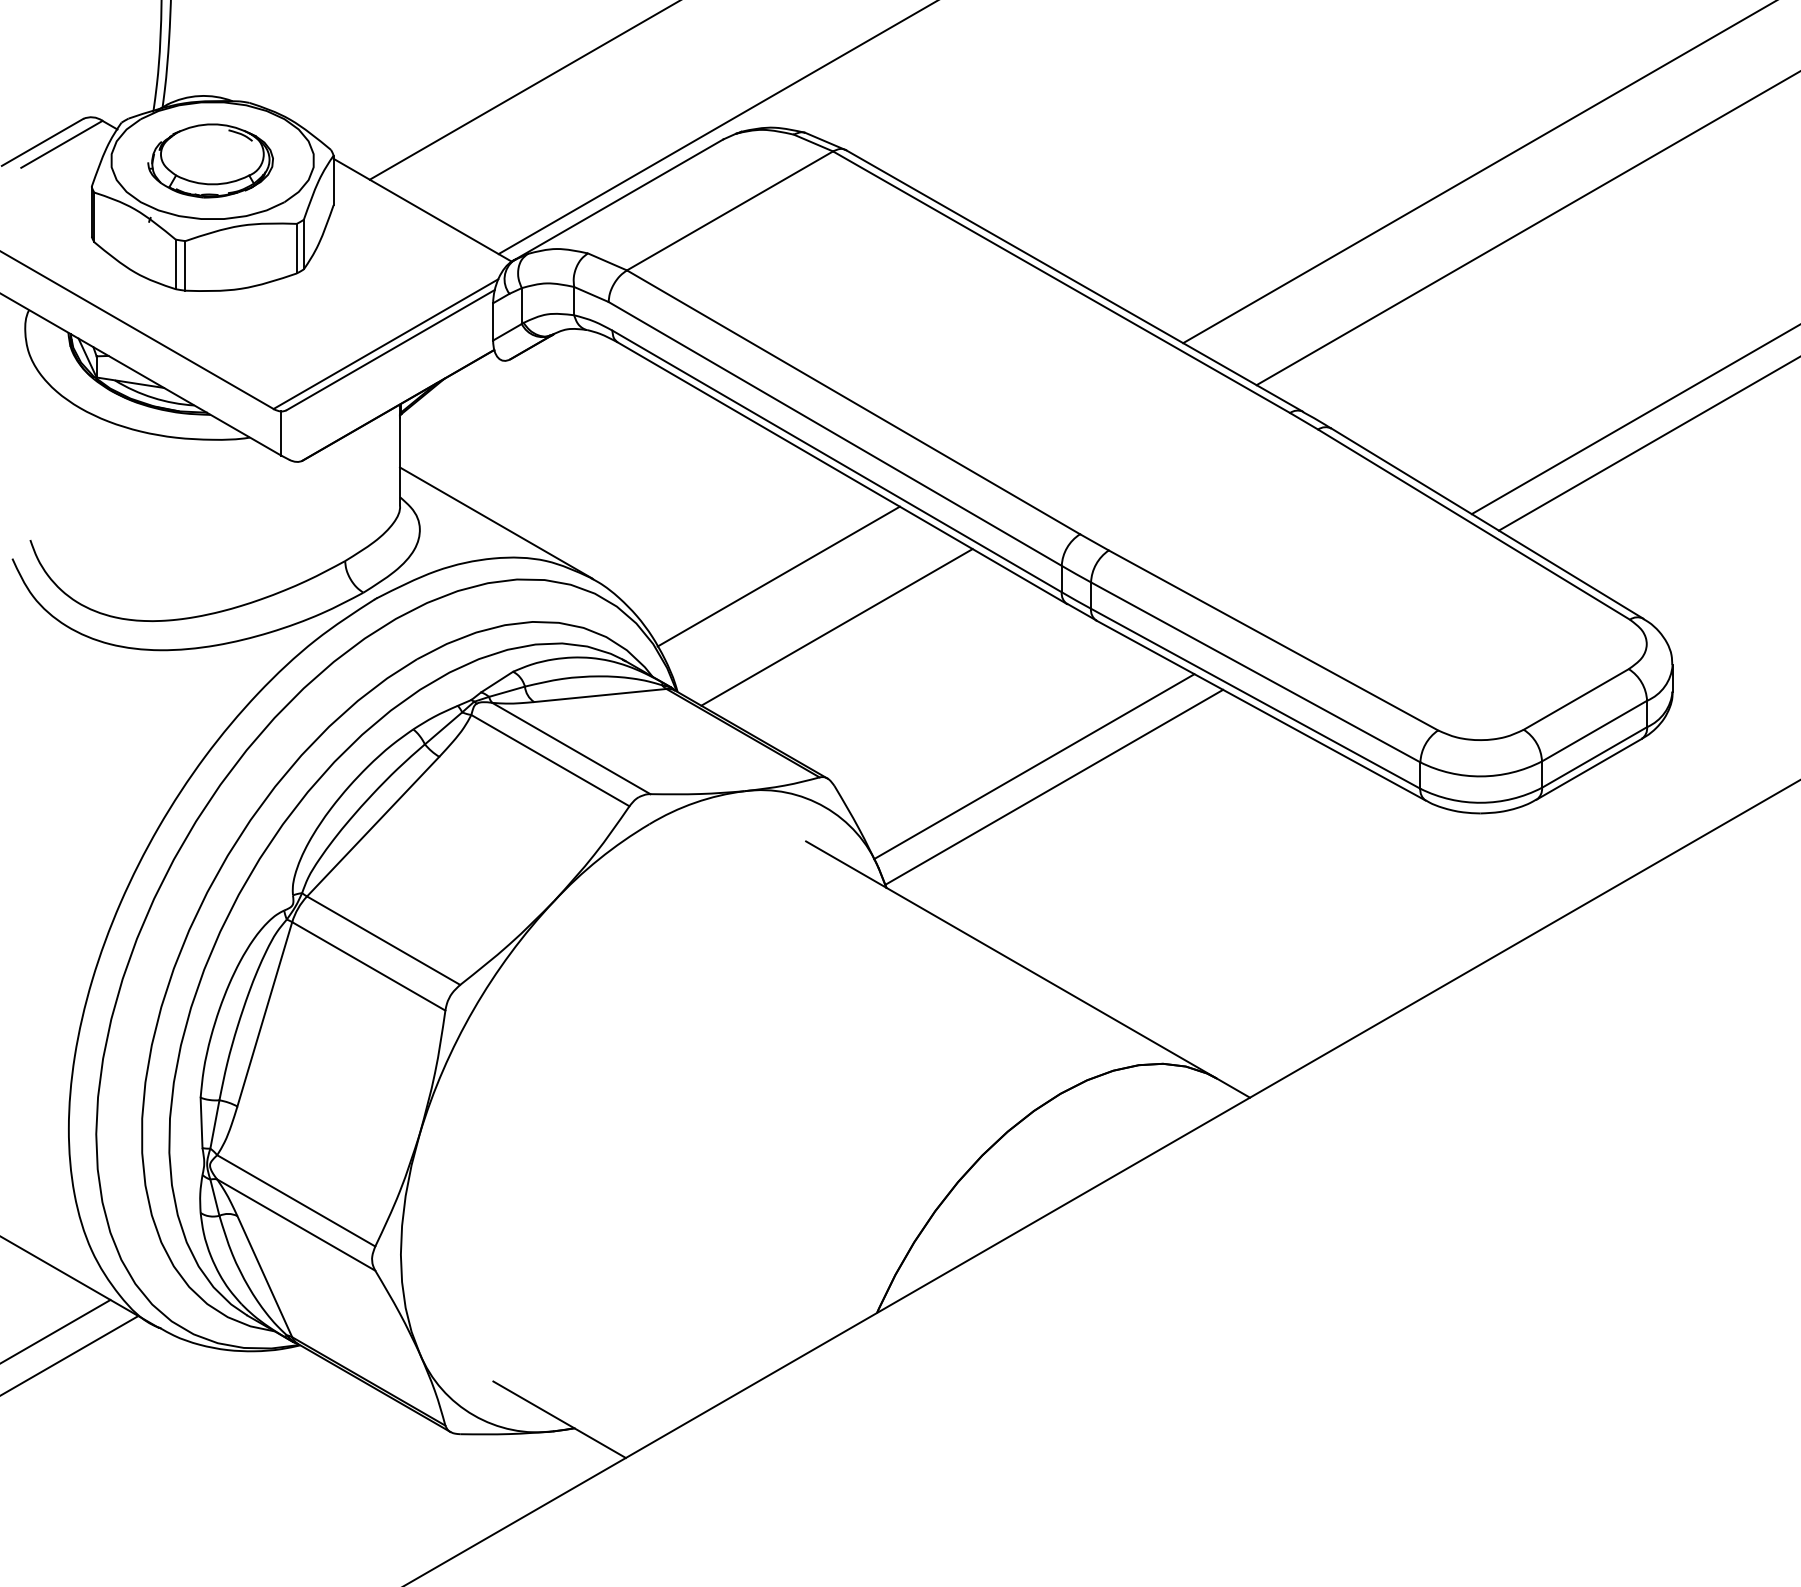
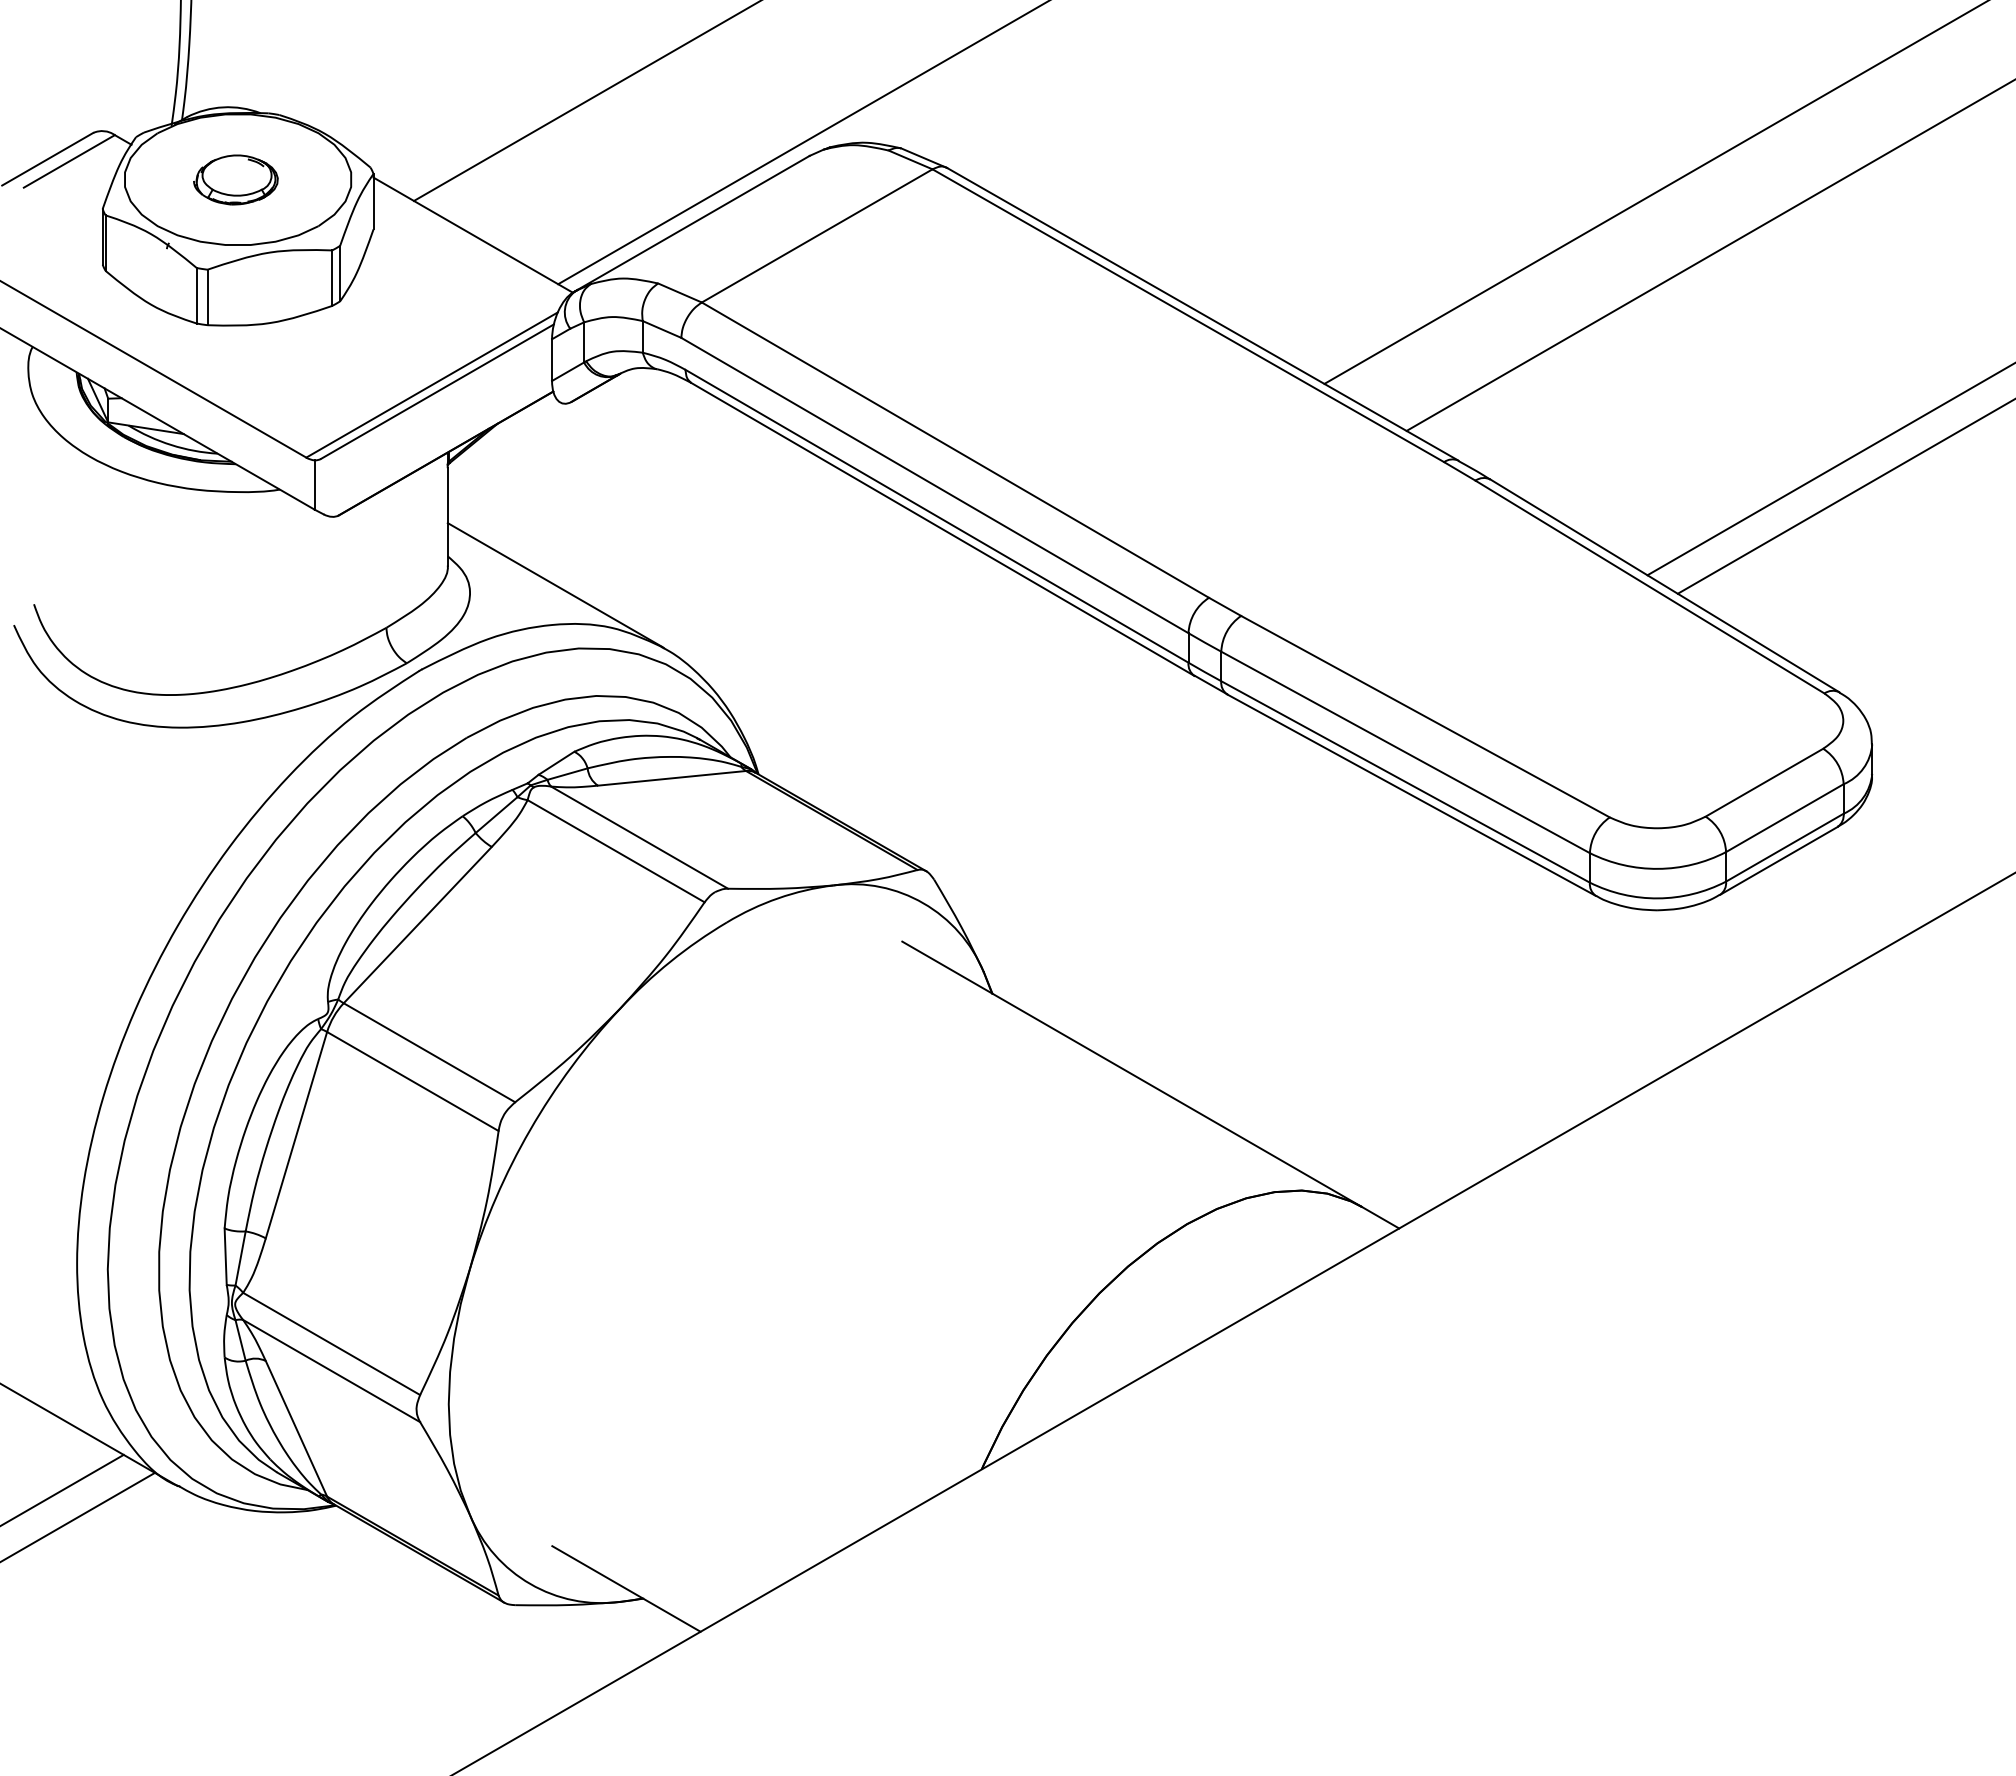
part: (210, 160) -> (235, 179), size x0.6
line: (778, 575) -> (871, 644), removed
line: (836, 626) -> (936, 701), removed
line: (1034, 766) -> (1157, 857), removed
line: (1054, 786) -> (1180, 880), removed

